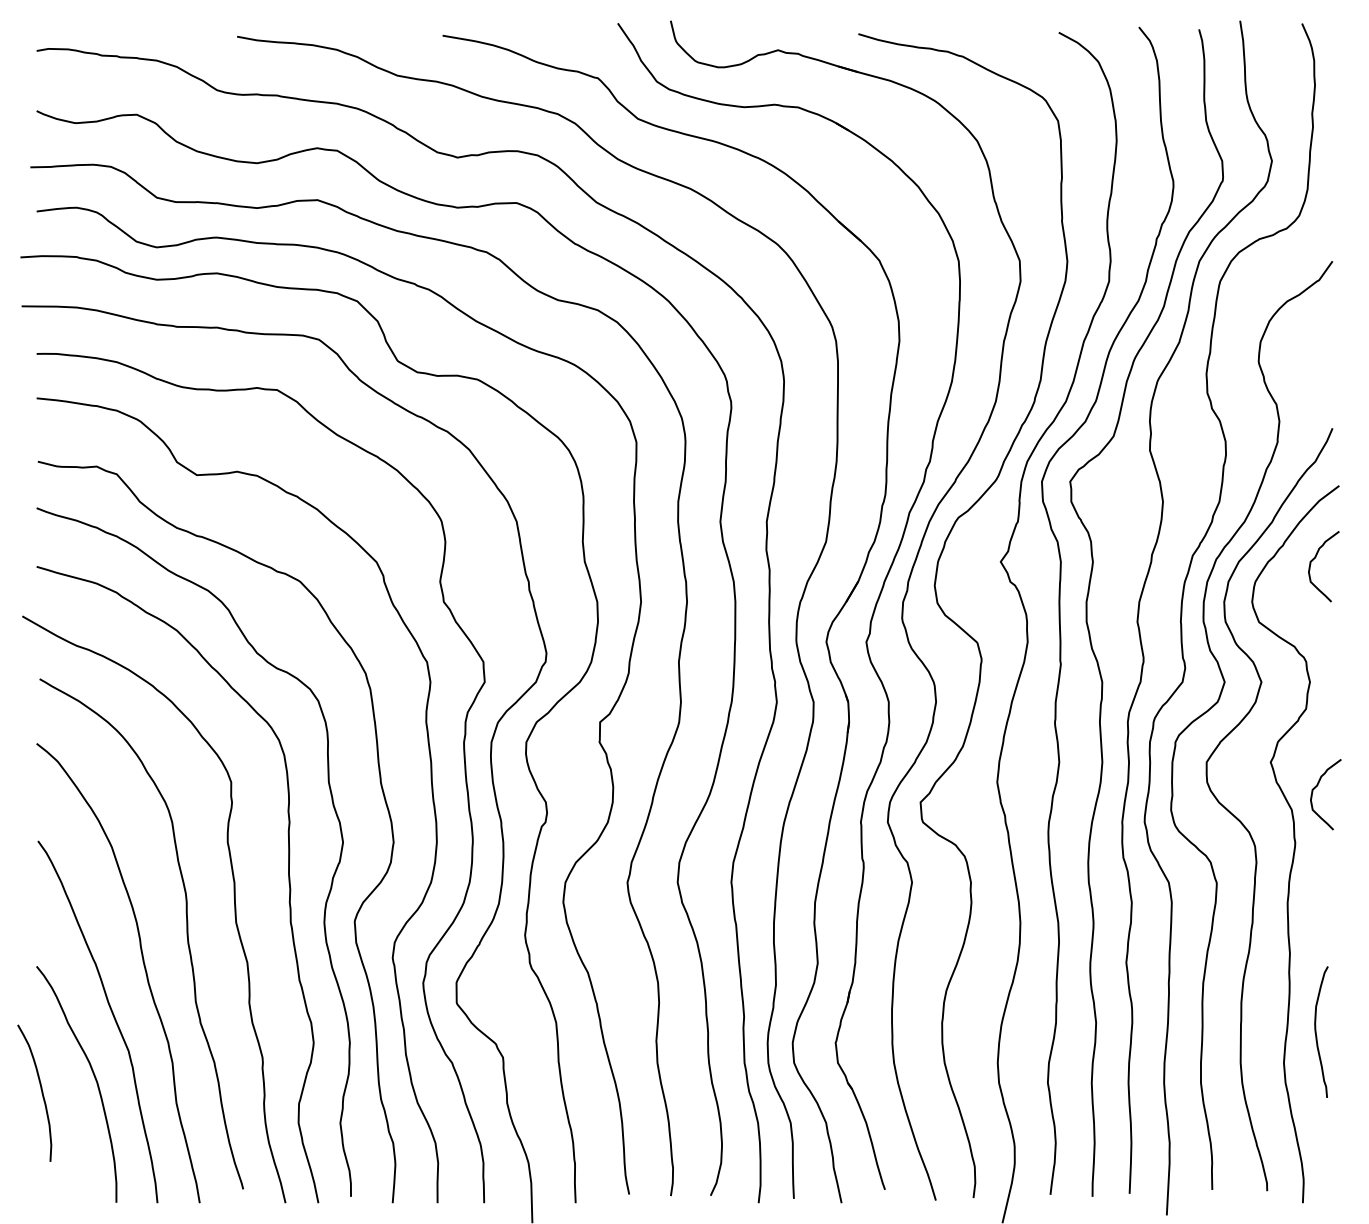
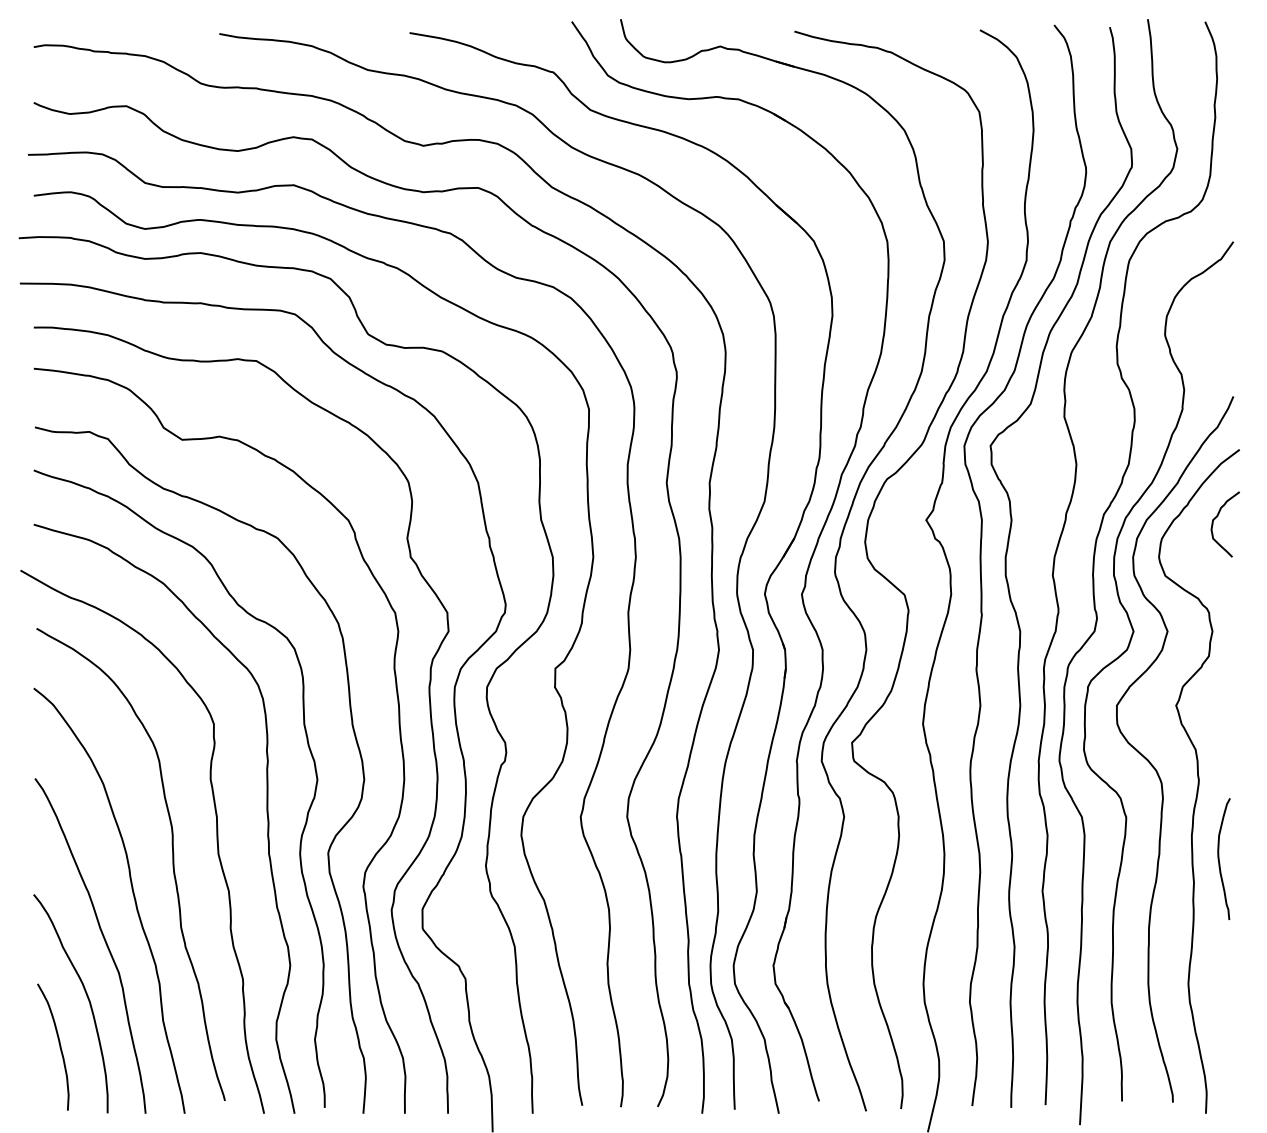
curve: (1317, 786) -> (1219, 728), removed
curve: (1316, 1031) -> (1219, 858), moved
curve: (40, 1089) -> (58, 1043), moved

